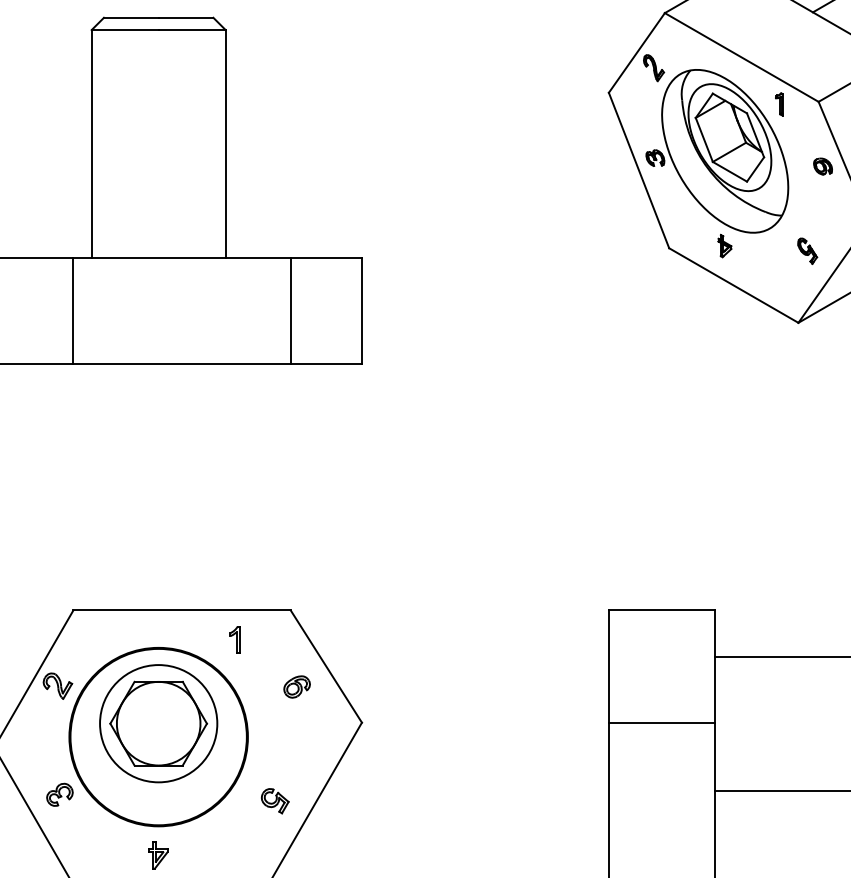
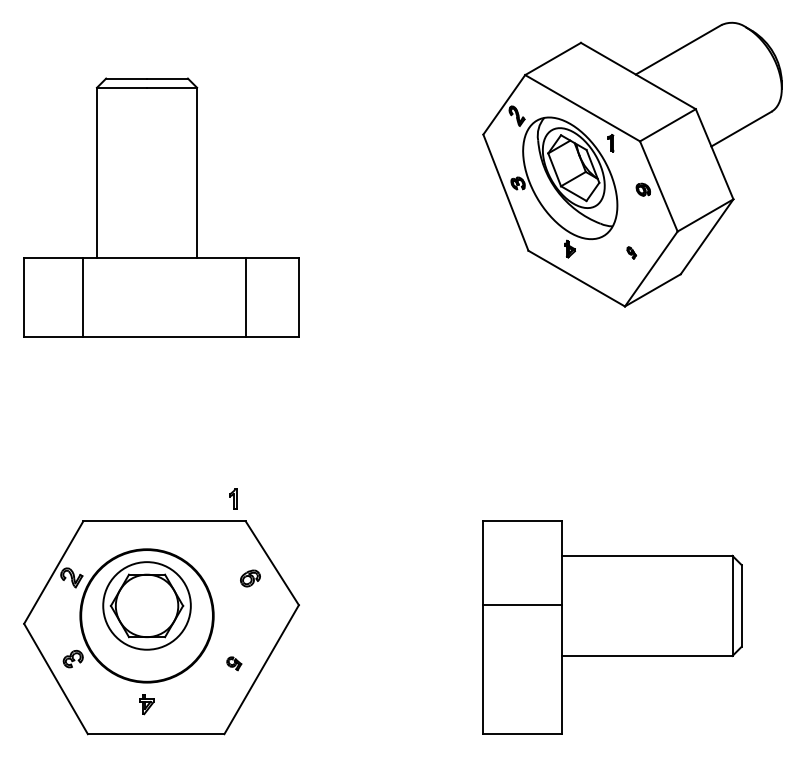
part: (807, 250) -> (631, 252), size x0.6
part: (235, 638) -> (233, 498), moved
part: (275, 800) -> (234, 663), size x0.7

